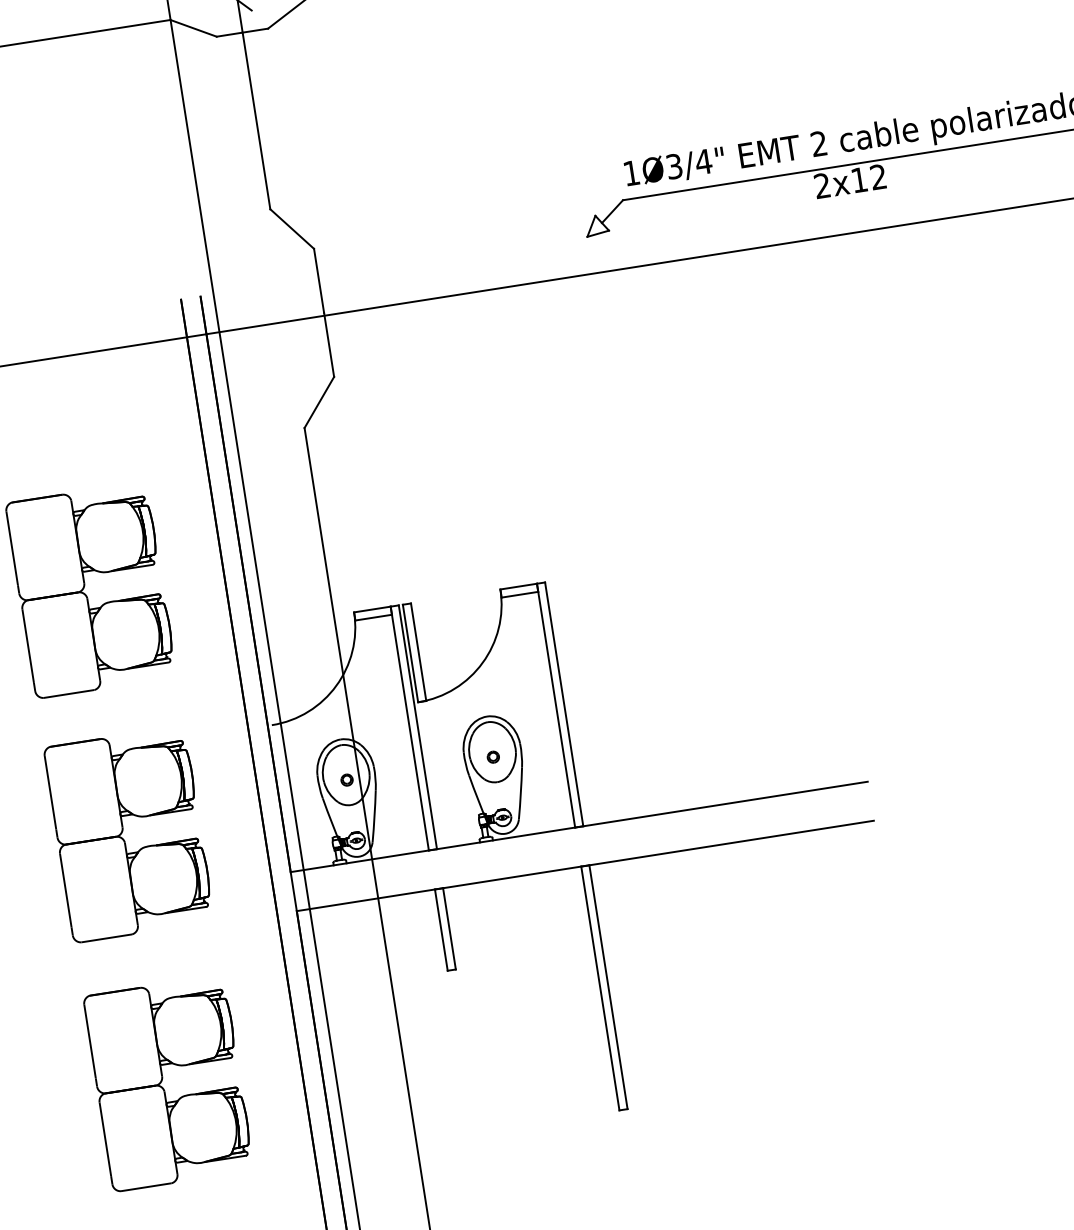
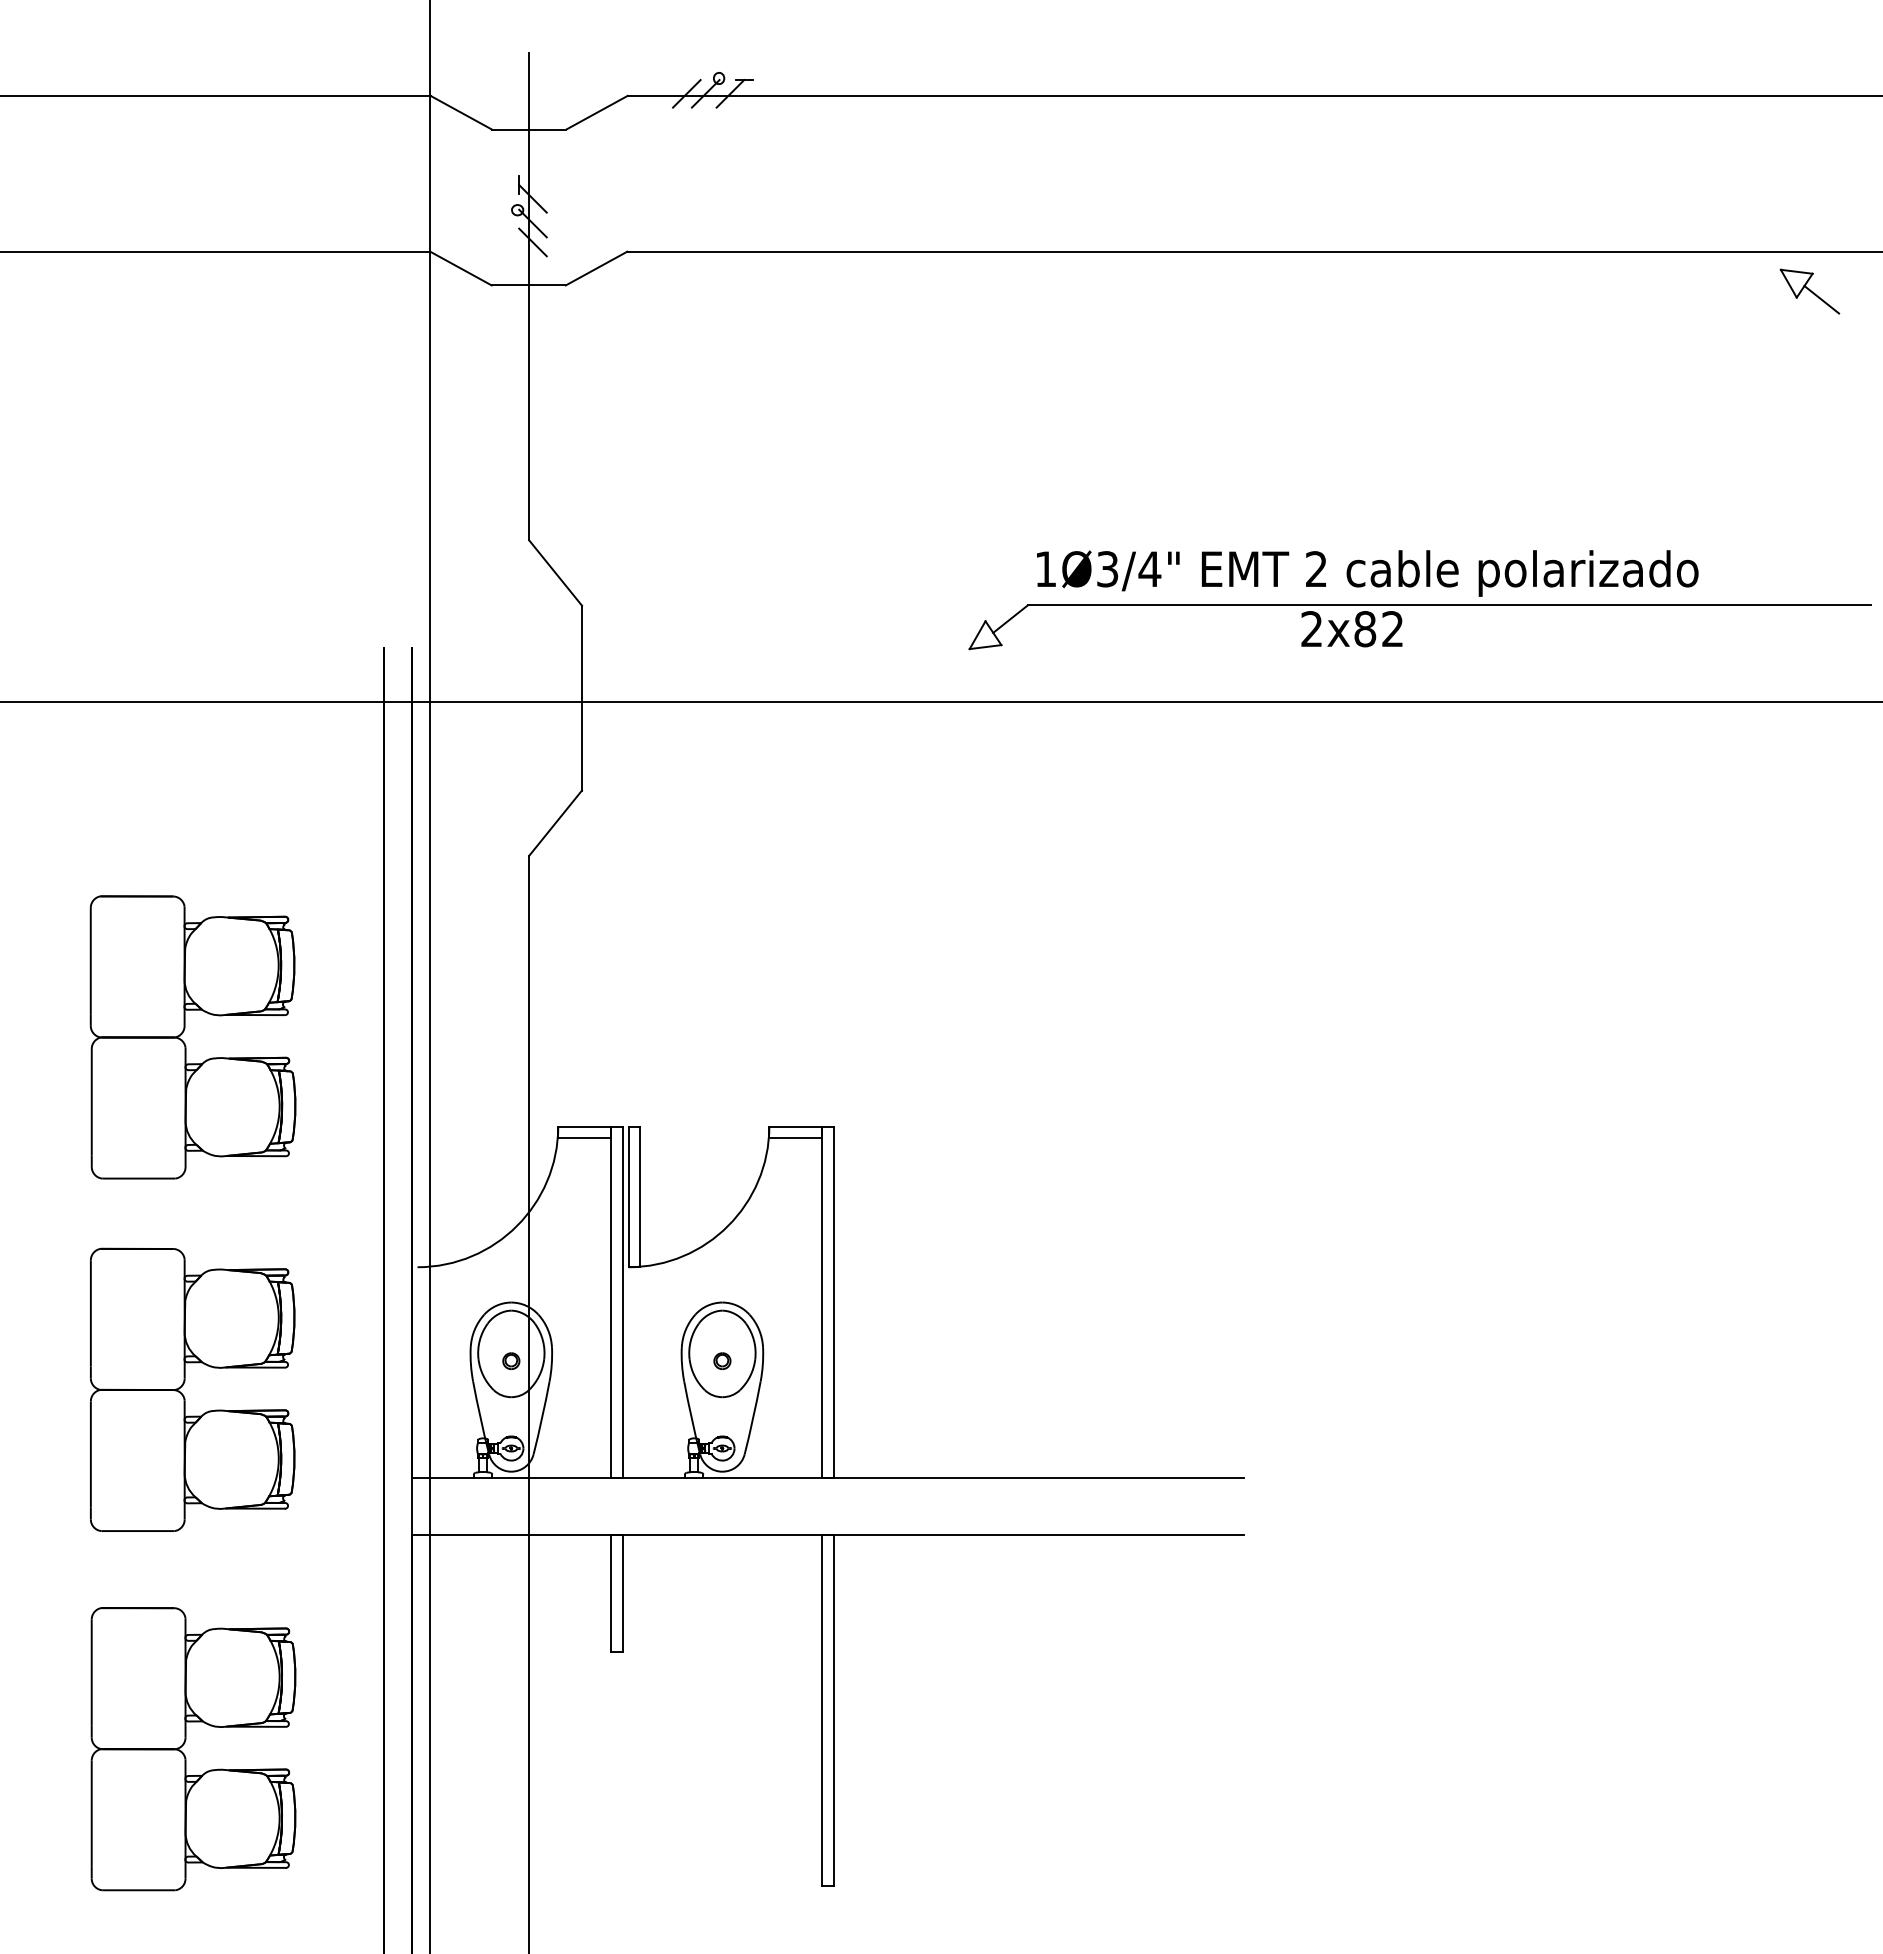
text: (859, 180) -> (1365, 629), 2x12 -> 2x82

